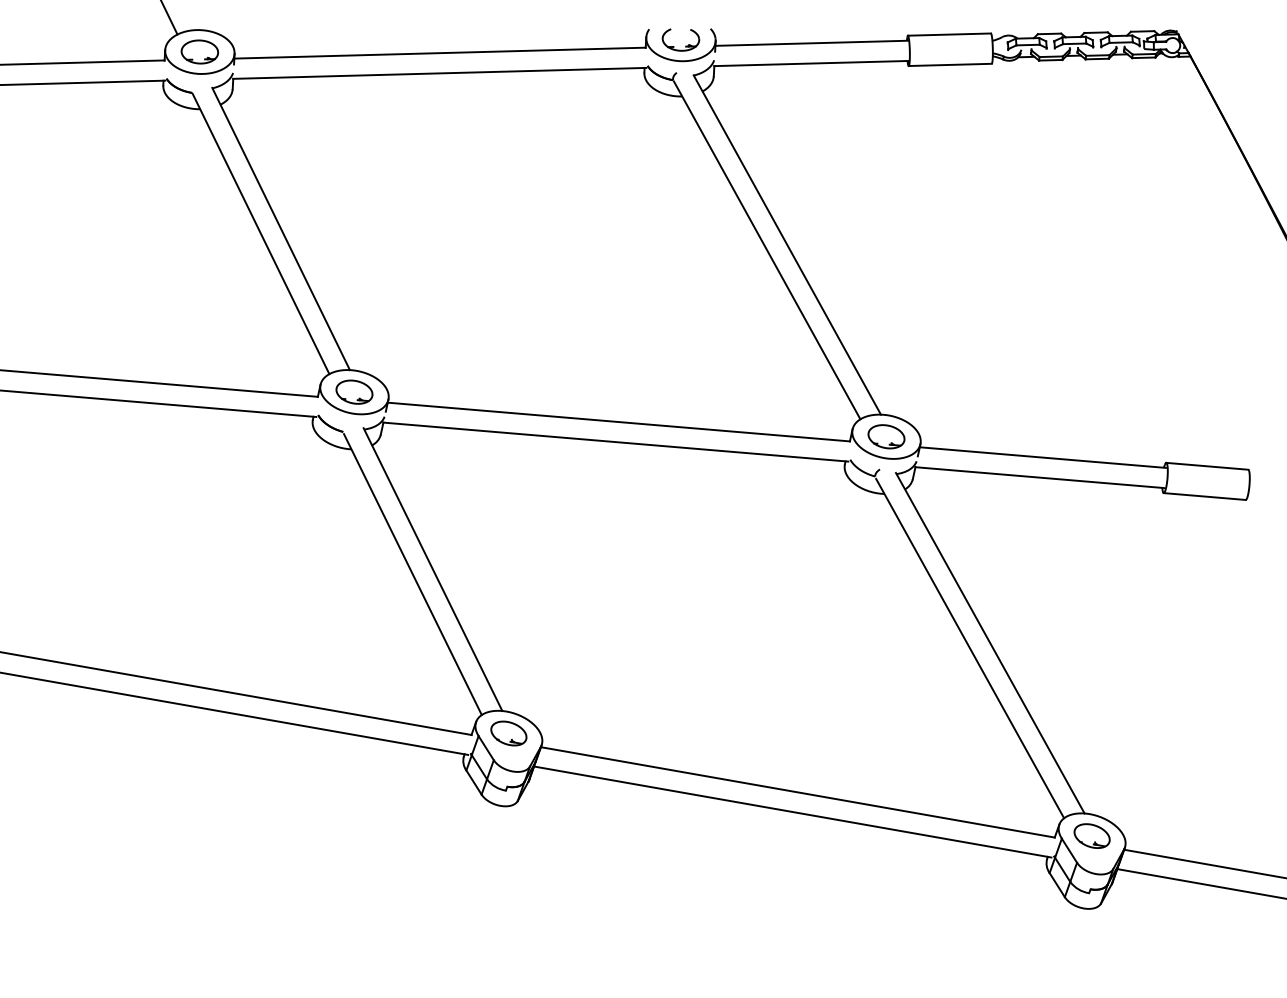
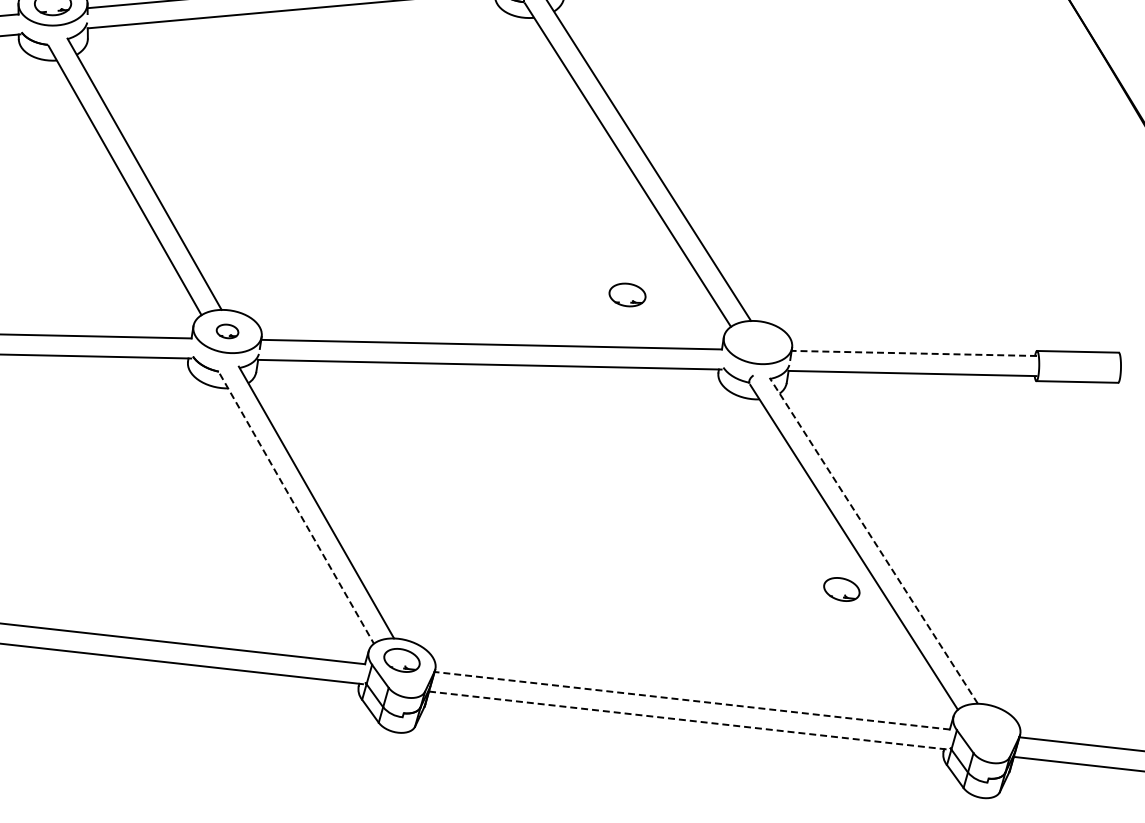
part: (354, 391) -> (227, 330), size x0.6
part: (886, 436) -> (627, 294), moved
line: (1042, 457) -> (913, 353), solid -> dashed
line: (413, 575) -> (297, 509), solid -> dashed
line: (990, 643) -> (874, 541), solid -> dashed
line: (797, 792) -> (691, 700), solid -> dashed
line: (792, 812) -> (688, 721), solid -> dashed
part: (1091, 835) -> (841, 588), moved

